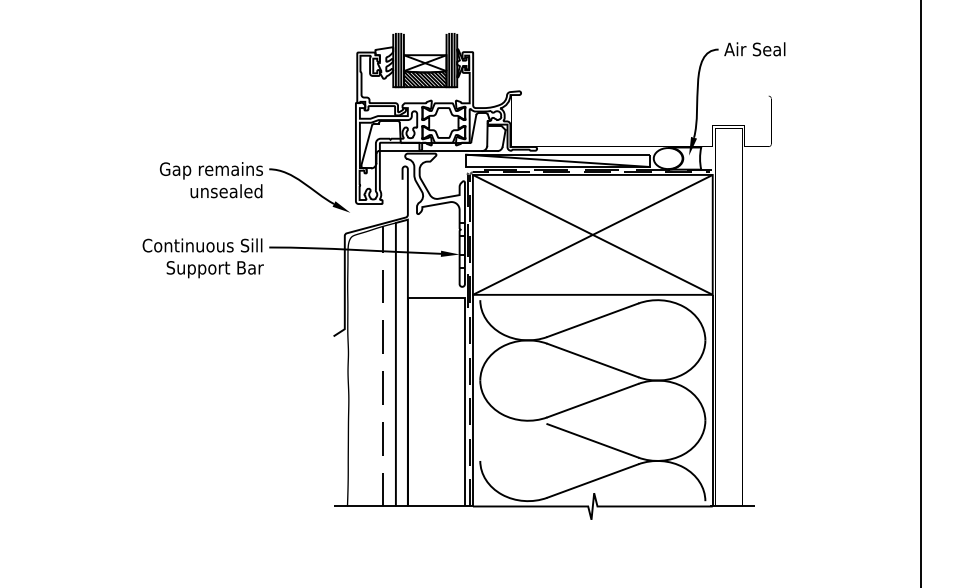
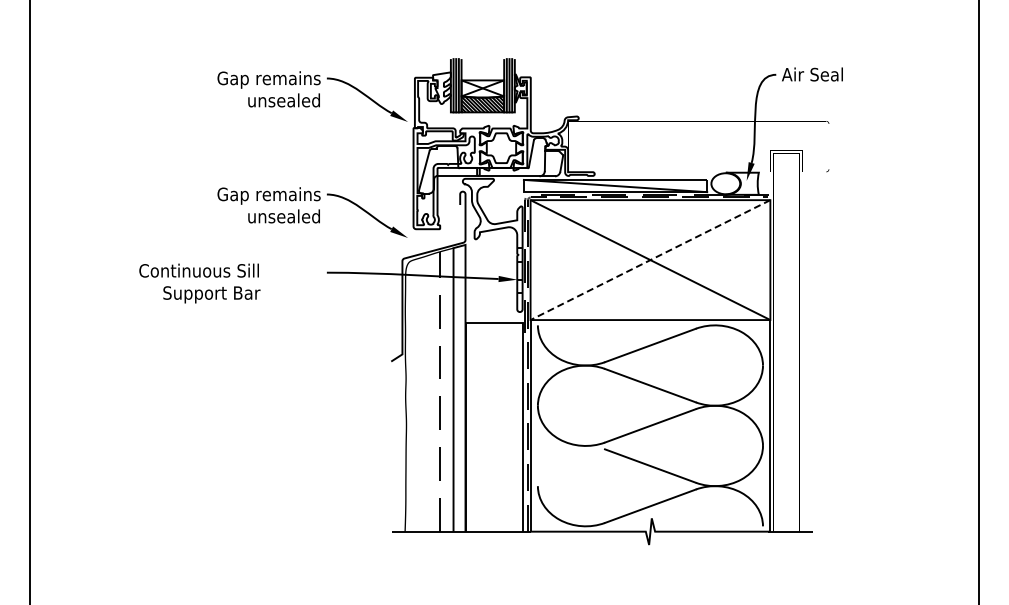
part: (254, 71) -> (312, 96), added
line: (592, 235) -> (650, 260), solid -> dashed
text: (202, 258) -> (199, 283), moved

